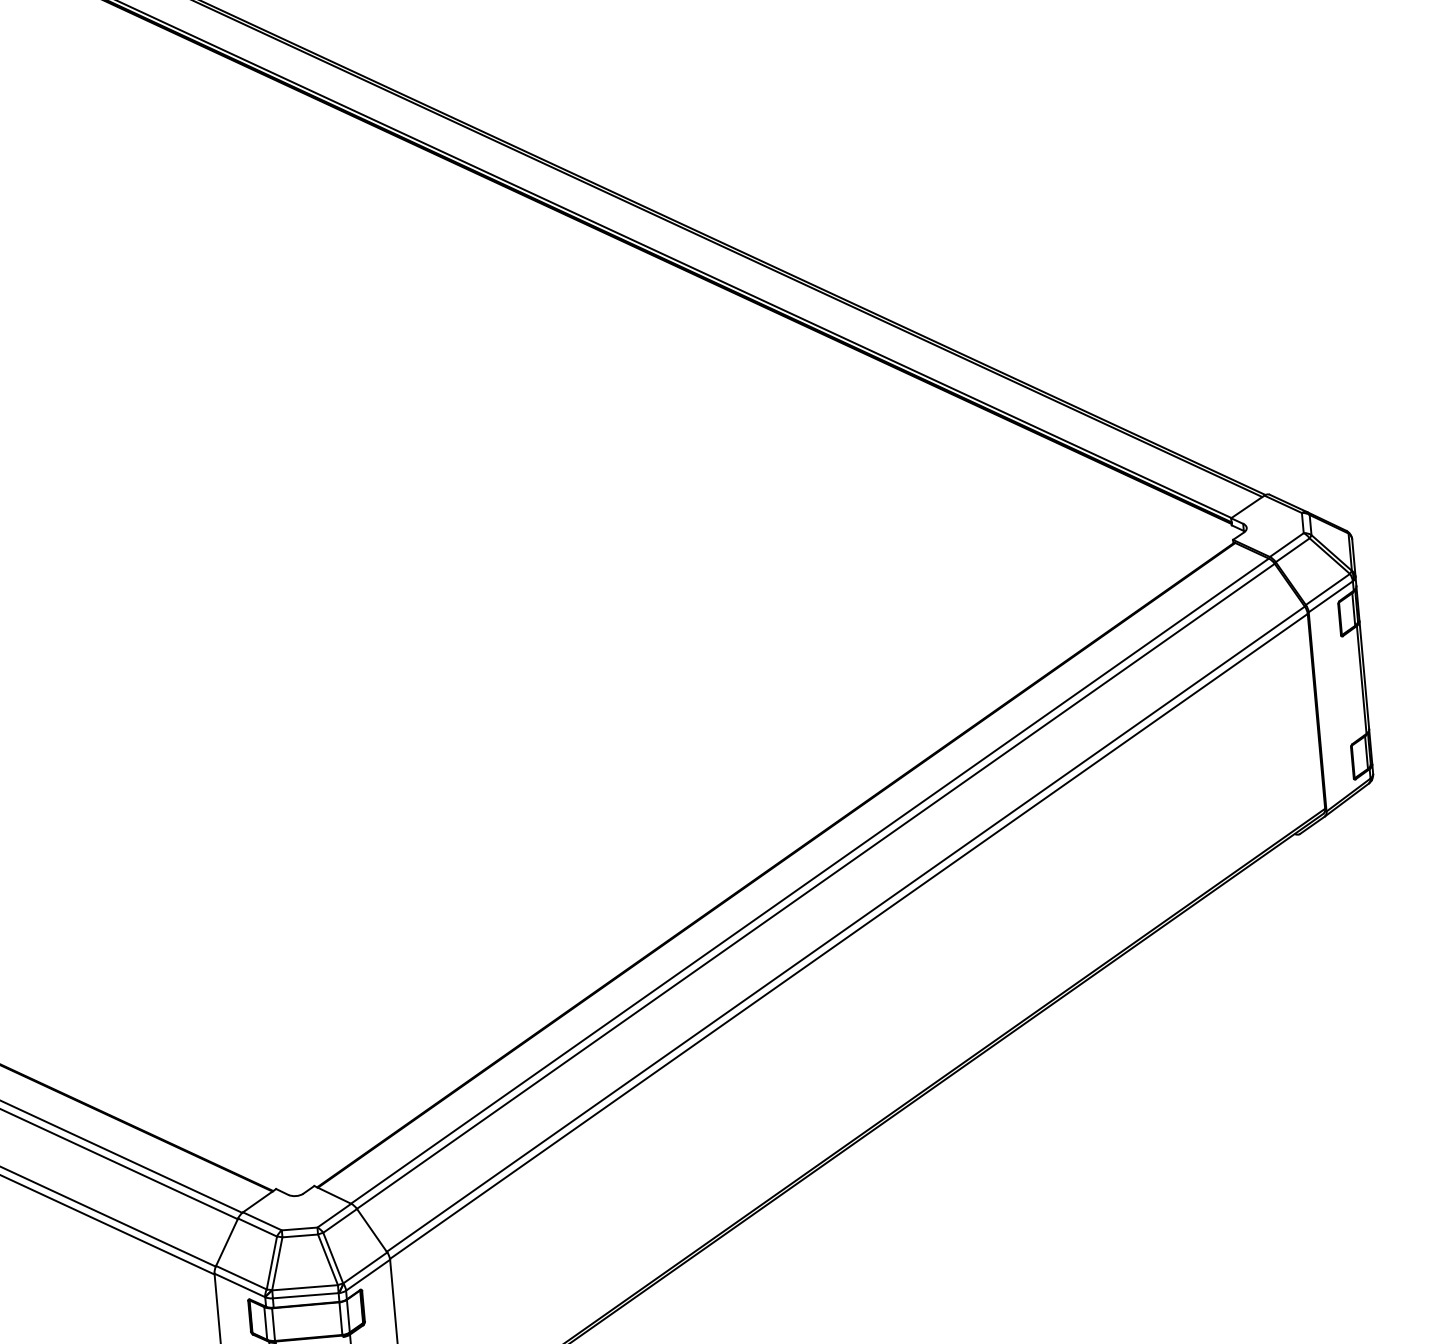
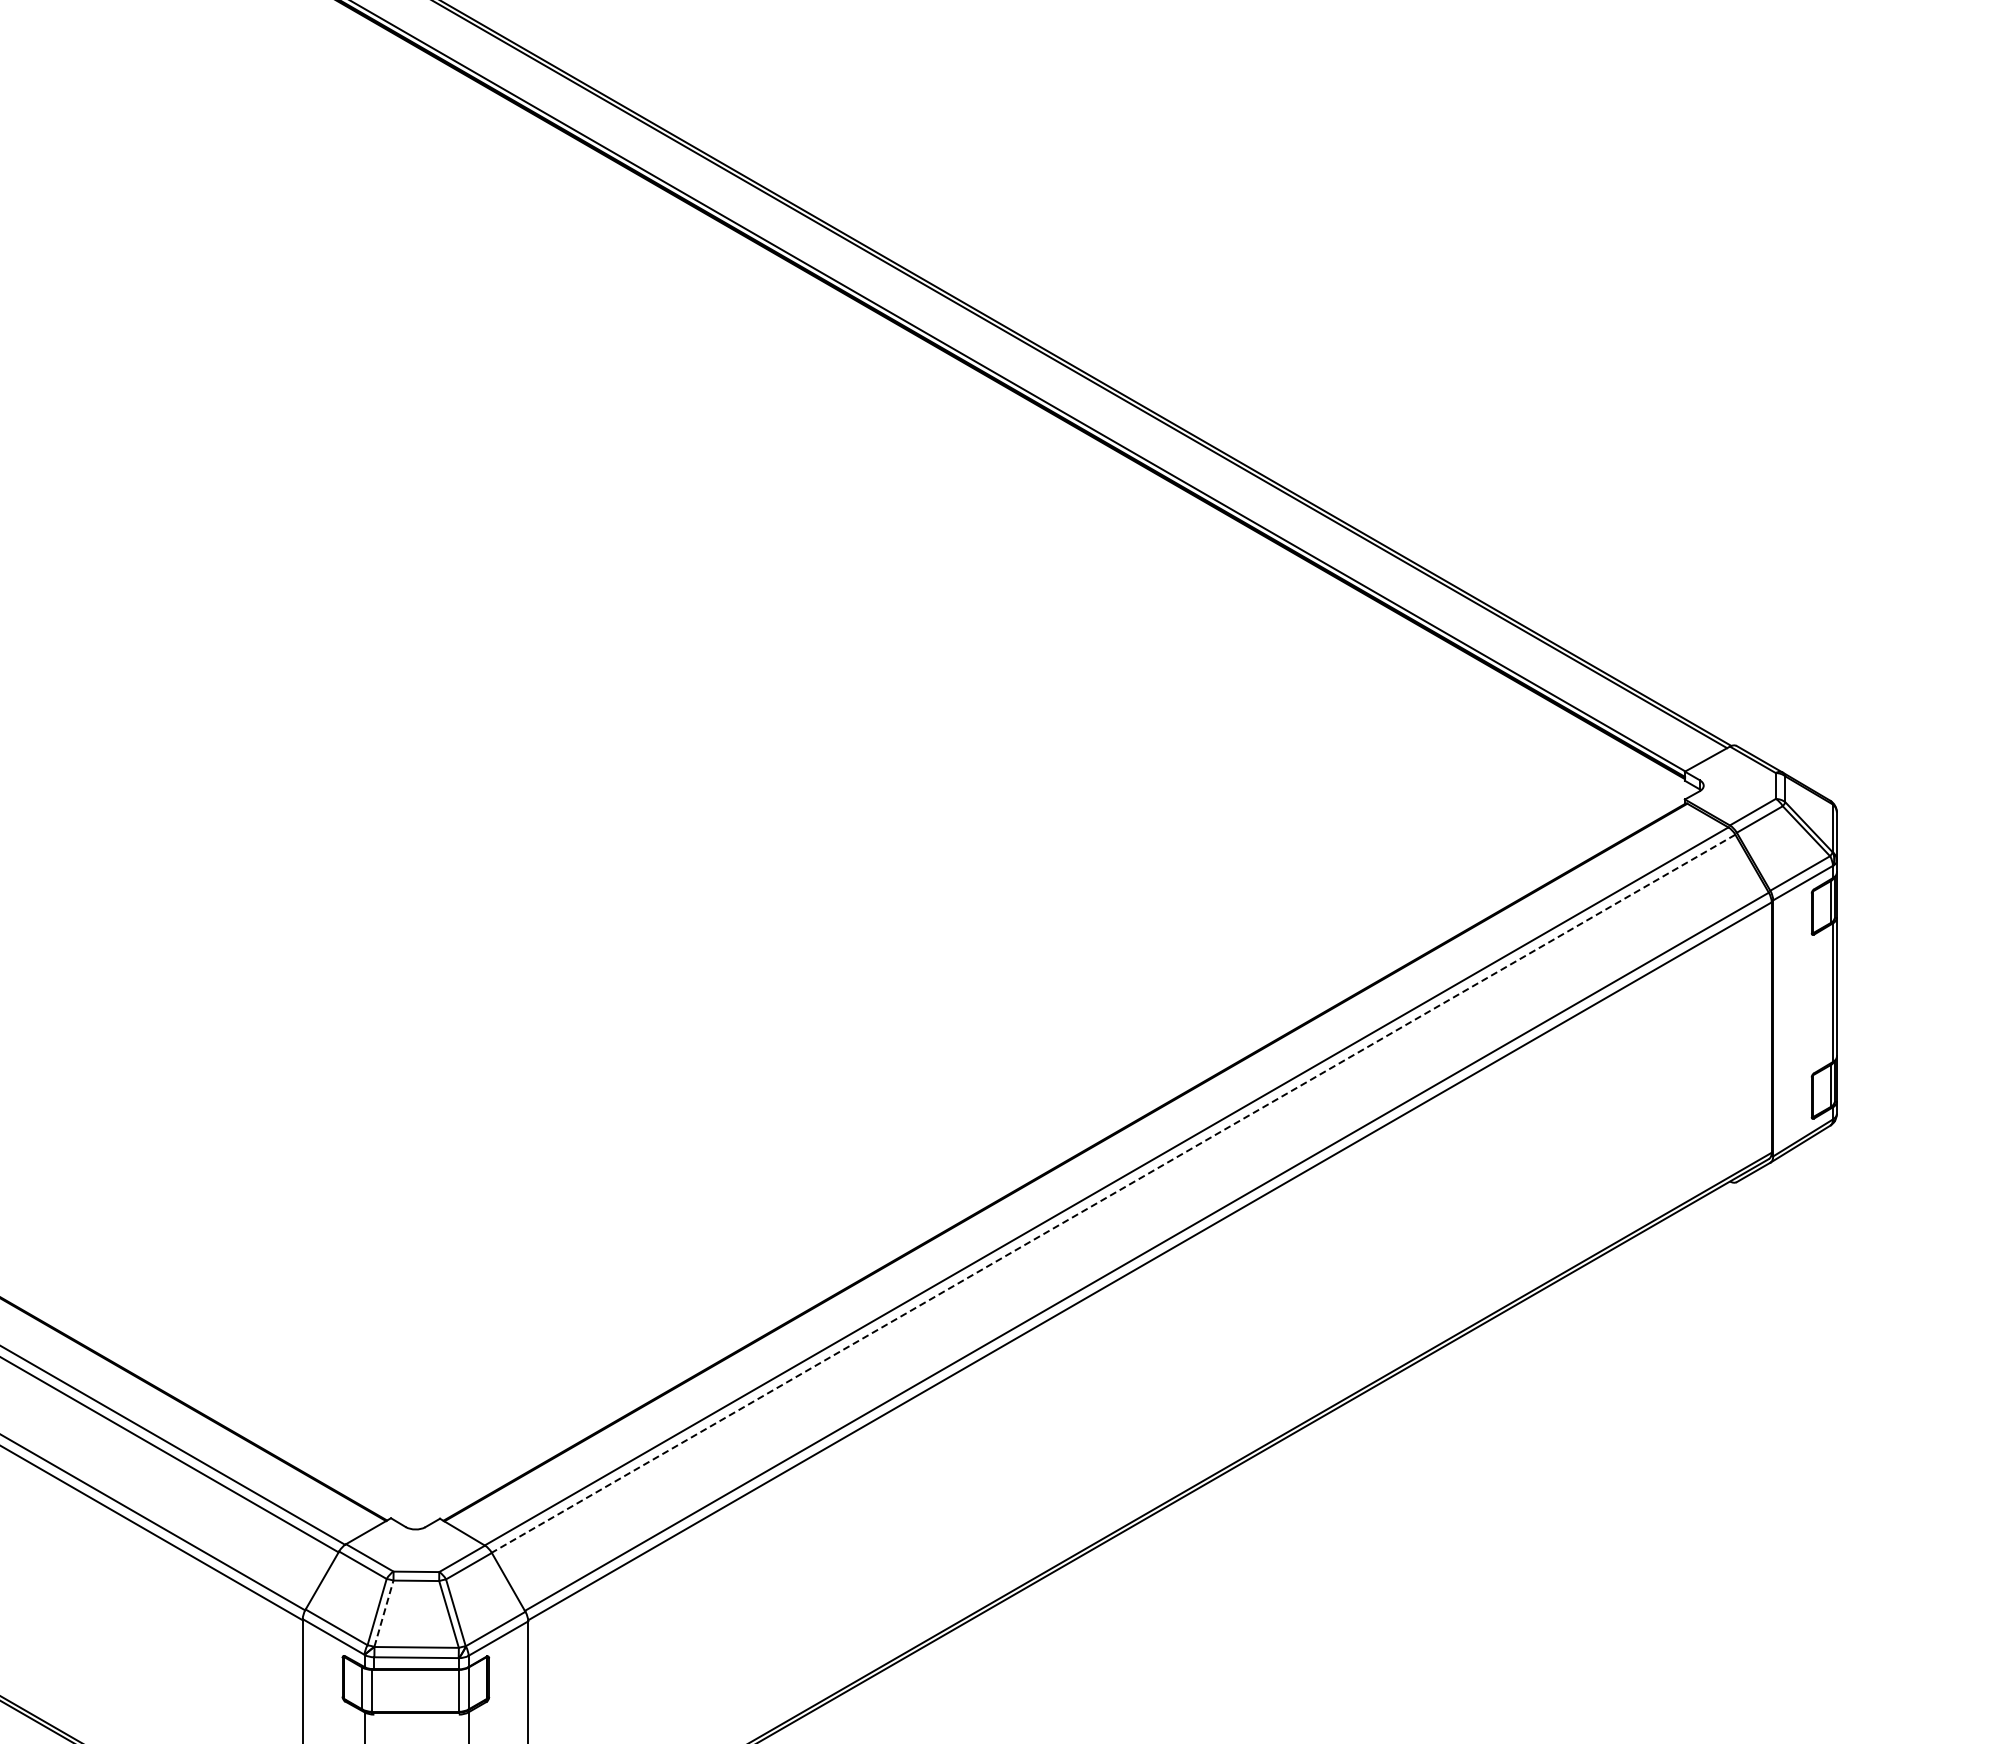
line: (815, 886) -> (1113, 1194), solid -> dashed
line: (277, 1263) -> (384, 1613), solid -> dashed

